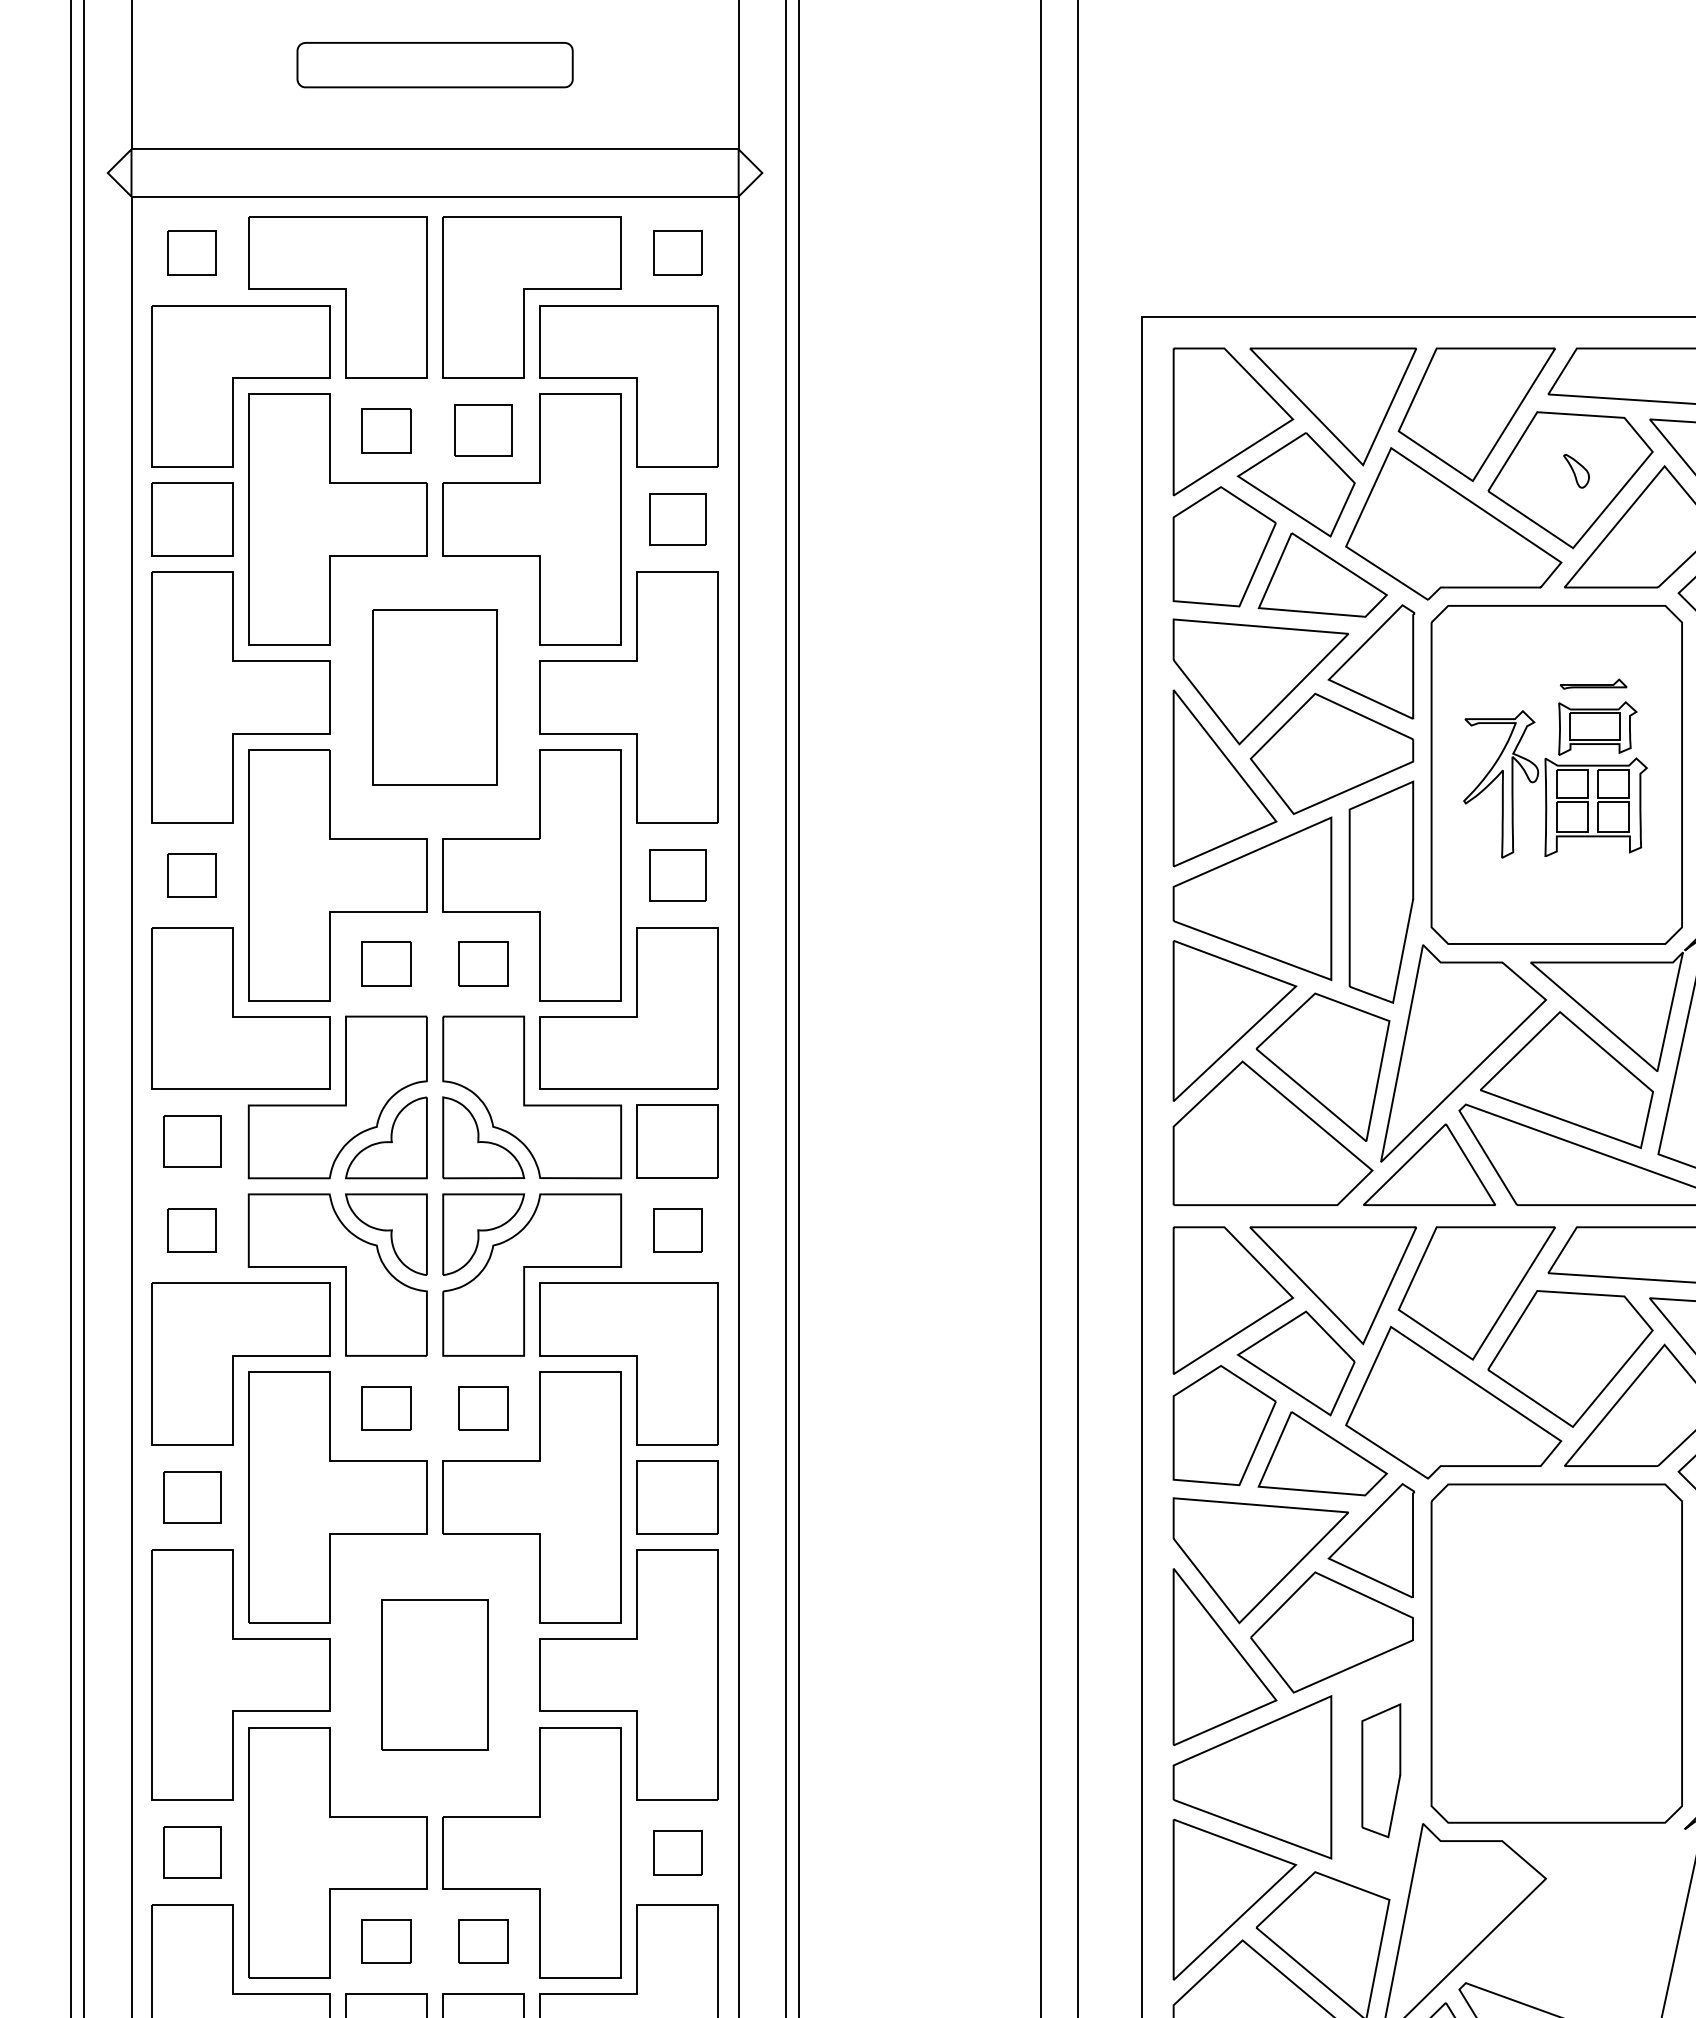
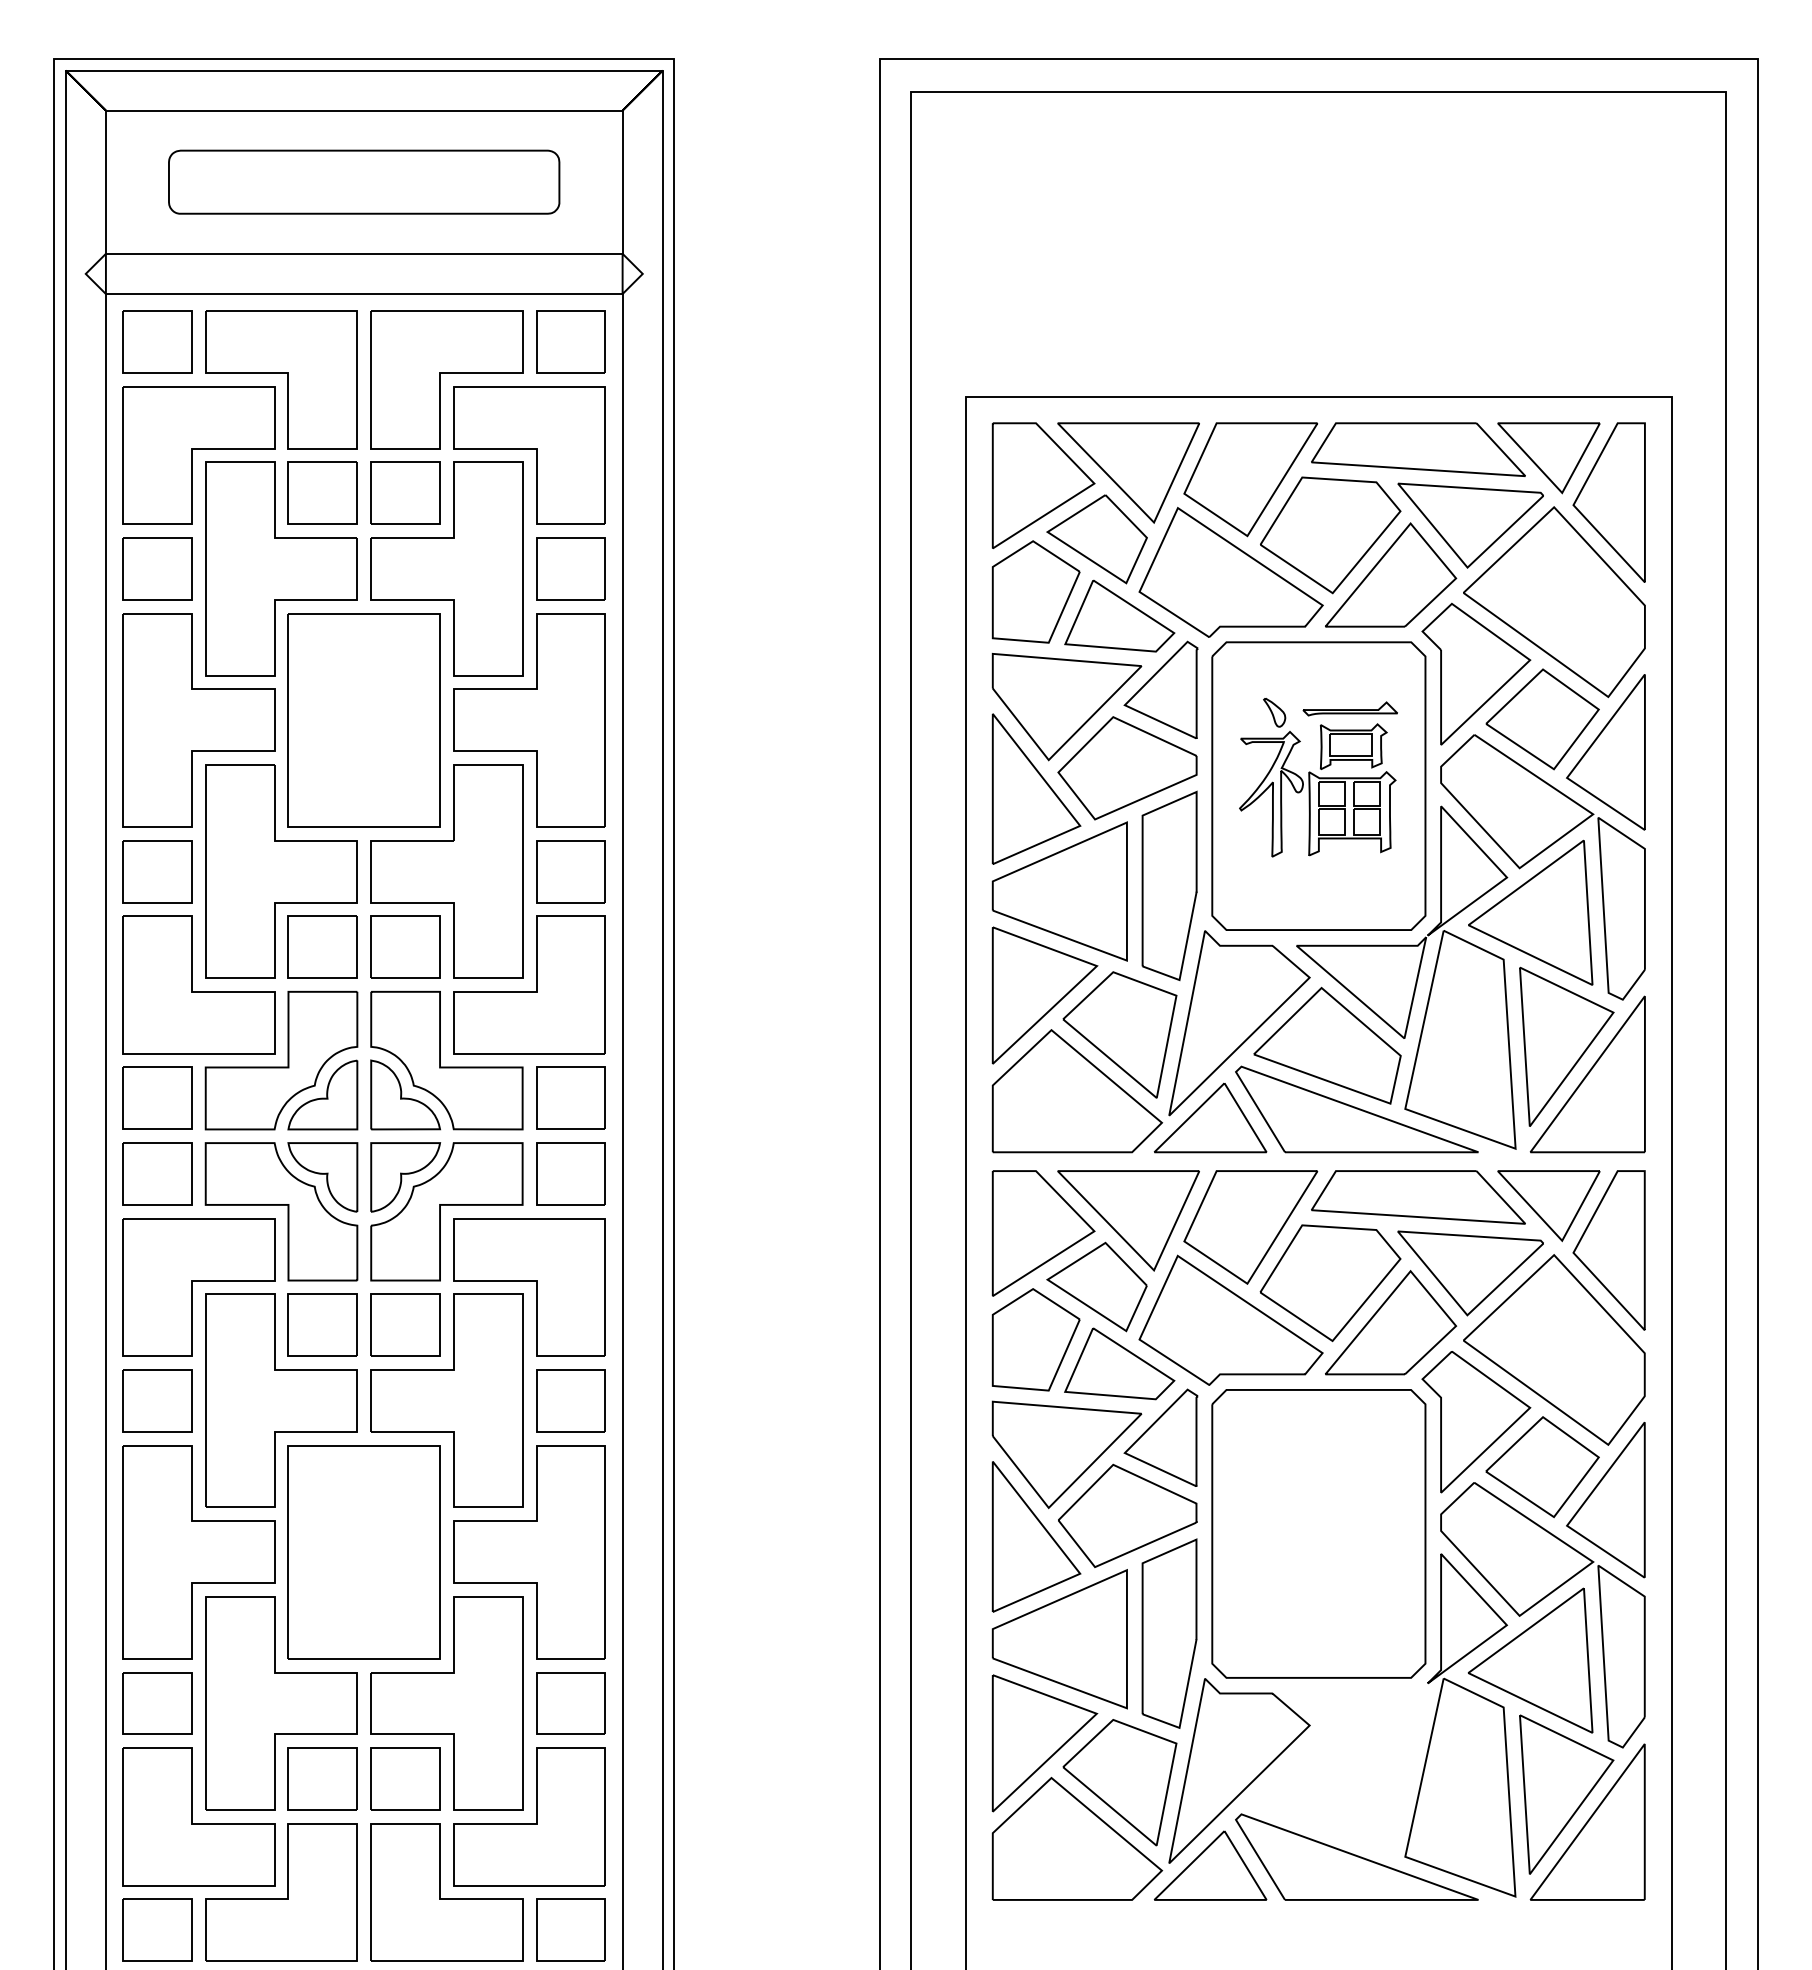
part: (435, 64) -> (364, 181), size x1.67
part: (192, 252) -> (157, 341), size x1.67
part: (677, 252) -> (570, 341), size x1.67
part: (385, 429) -> (322, 492), size x1.67
part: (483, 429) -> (405, 492), size x1.43
part: (1576, 470) -> (1274, 712), moved
part: (677, 519) -> (570, 568), size x1.43
part: (1592, 683) -> (1349, 708), size x1.67
part: (434, 697) -> (363, 720), size x1.43
part: (192, 875) -> (157, 871), size x1.67
part: (677, 875) -> (570, 871), size x1.43
part: (385, 963) -> (322, 946), size x1.67
part: (483, 963) -> (405, 946), size x1.67
part: (192, 1140) -> (157, 1097), size x1.43
part: (192, 1230) -> (157, 1173), size x1.67
part: (677, 1230) -> (570, 1173), size x1.67
part: (385, 1407) -> (322, 1324), size x1.67
part: (483, 1407) -> (405, 1324), size x1.67
part: (192, 1496) -> (157, 1400), size x1.43
part: (434, 1675) -> (363, 1552), size x1.67
part: (1381, 1770) -> (1169, 1633), size x1.67
part: (192, 1852) -> (157, 1703), size x1.43
part: (677, 1852) -> (570, 1703), size x1.67
part: (385, 1941) -> (322, 1778), size x1.67
part: (483, 1941) -> (405, 1778), size x1.67

